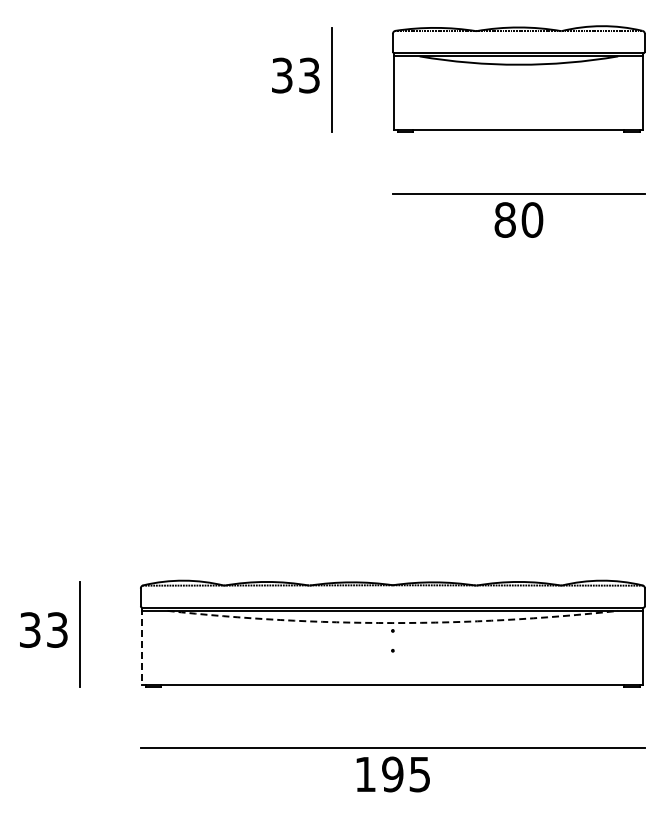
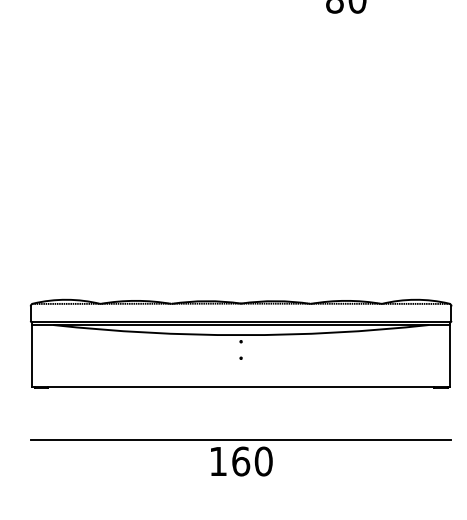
arc: (392, 623) -> (240, 335), dashed -> solid
line: (142, 646) -> (32, 354), dashed -> solid
text: (406, 774) -> (252, 461), 195 -> 160

